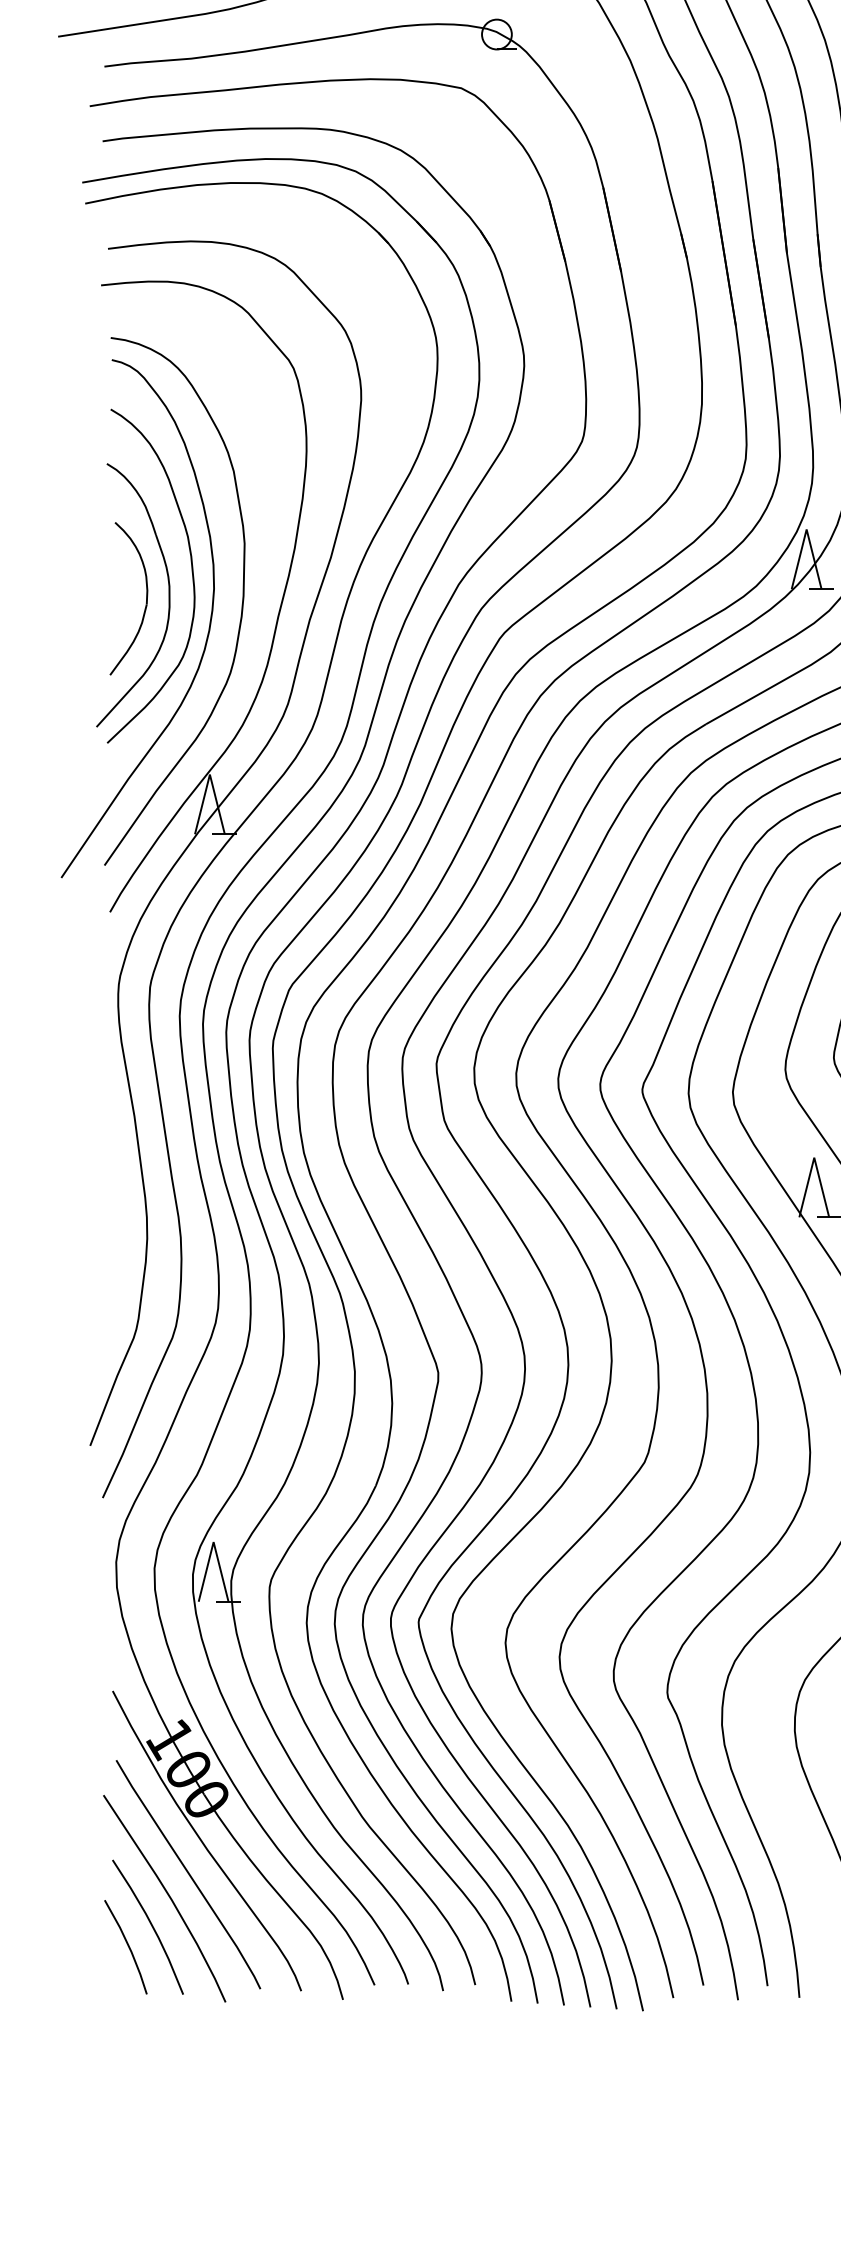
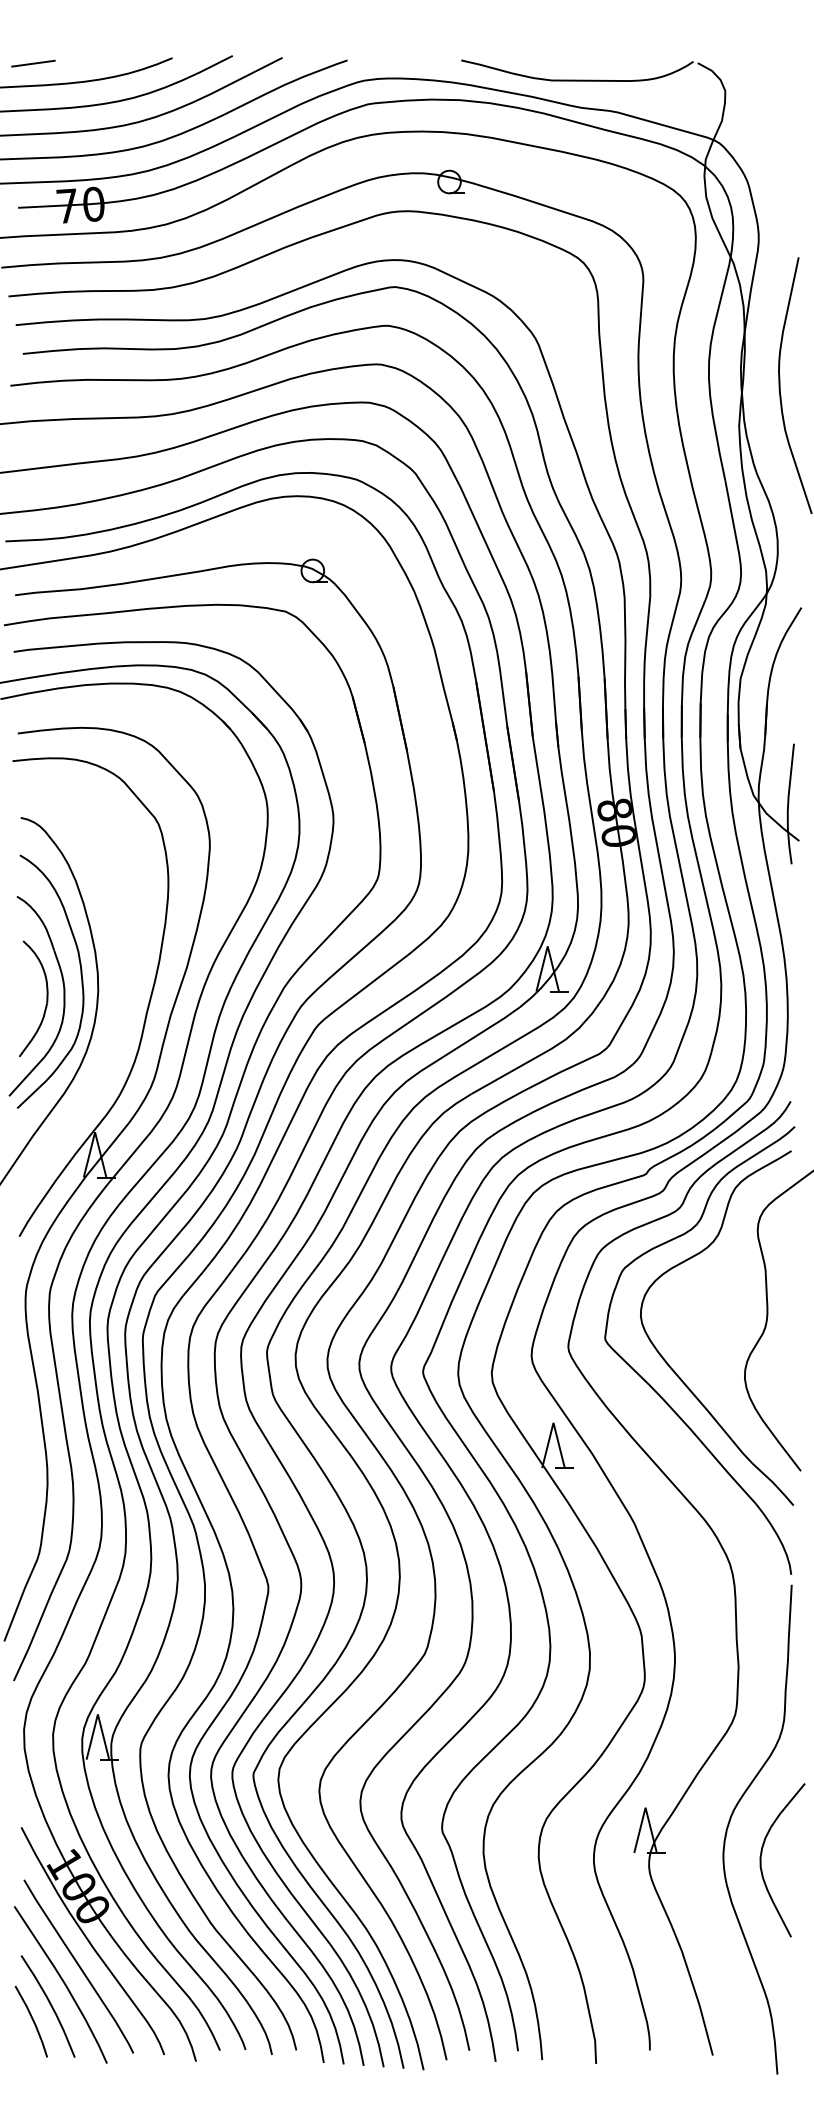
curve: (240, 607) -> (118, 1005), removed

